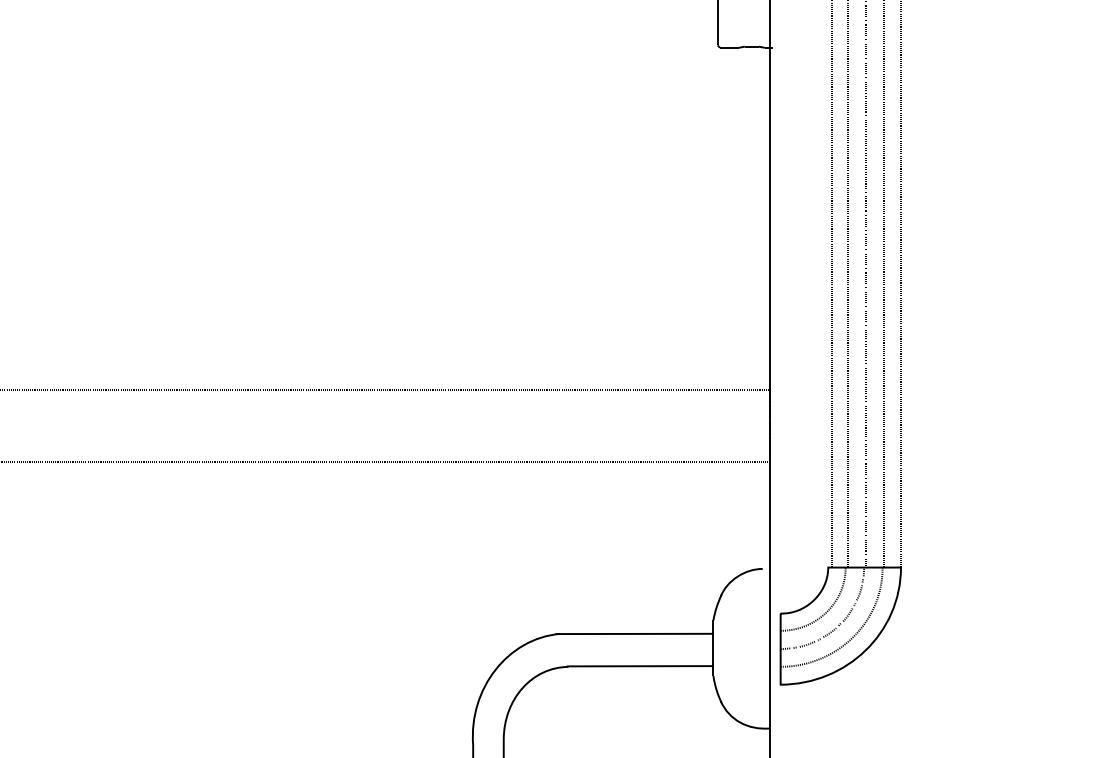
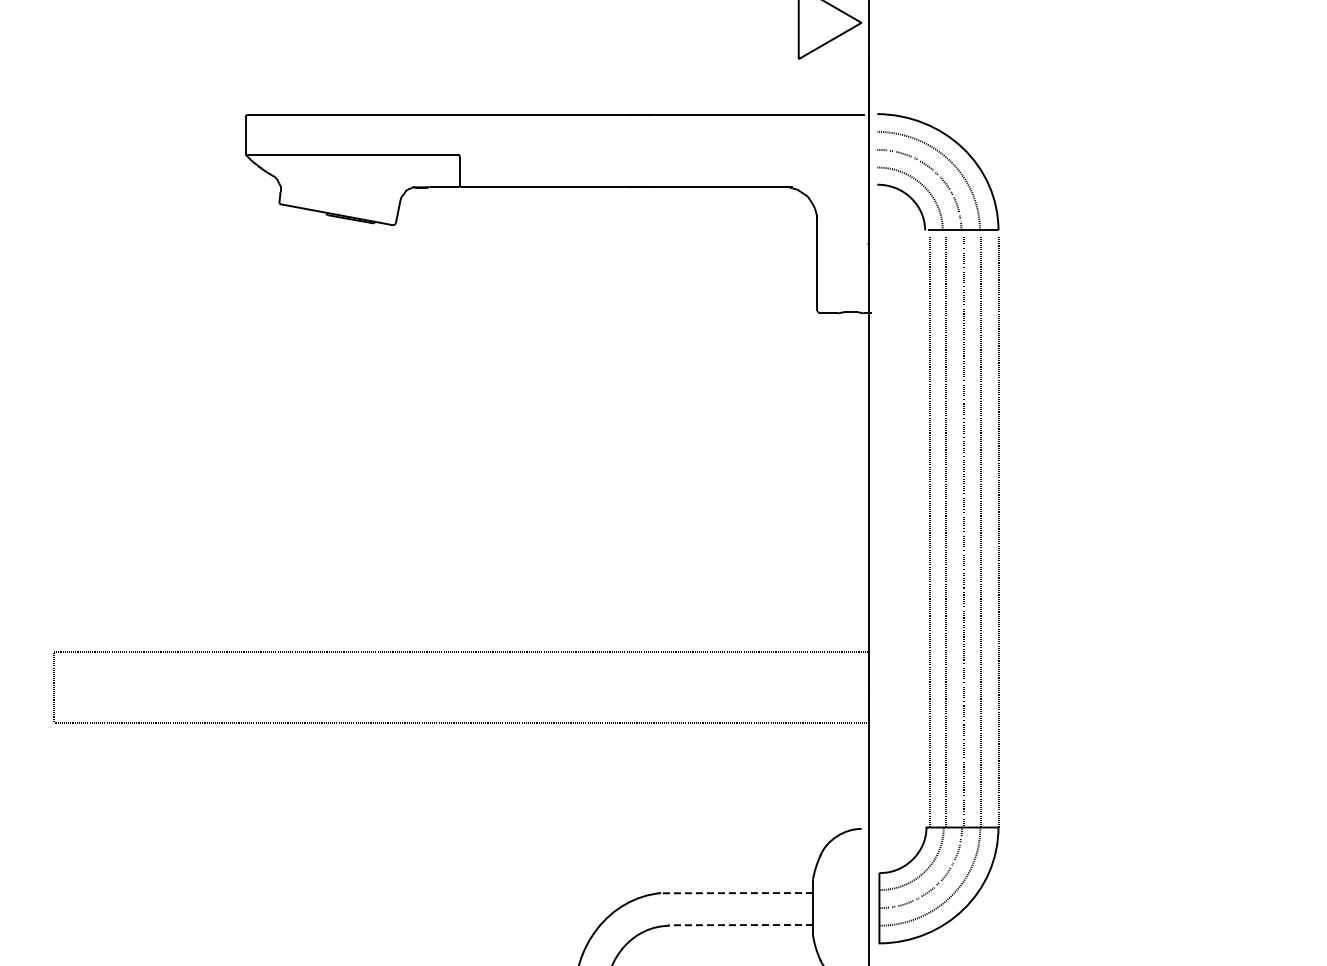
line: (634, 634) -> (734, 893), solid -> dashed
line: (640, 666) -> (740, 925), solid -> dashed

